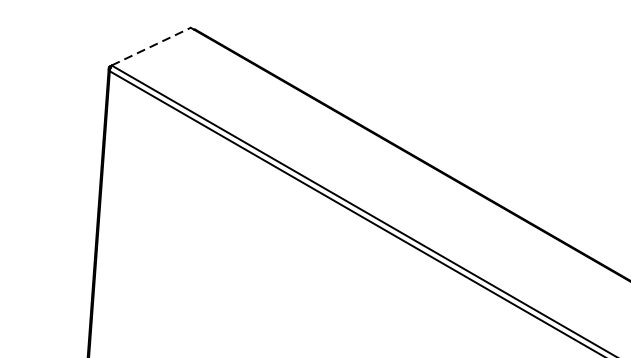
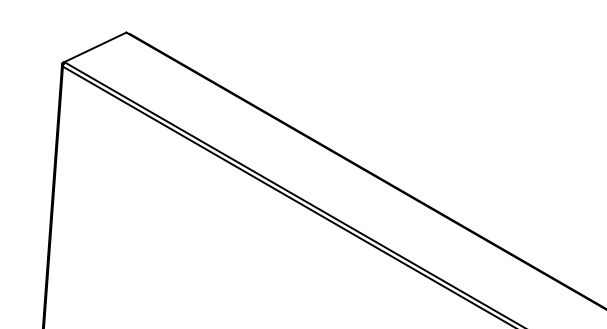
line: (151, 46) -> (95, 47), dashed -> solid

